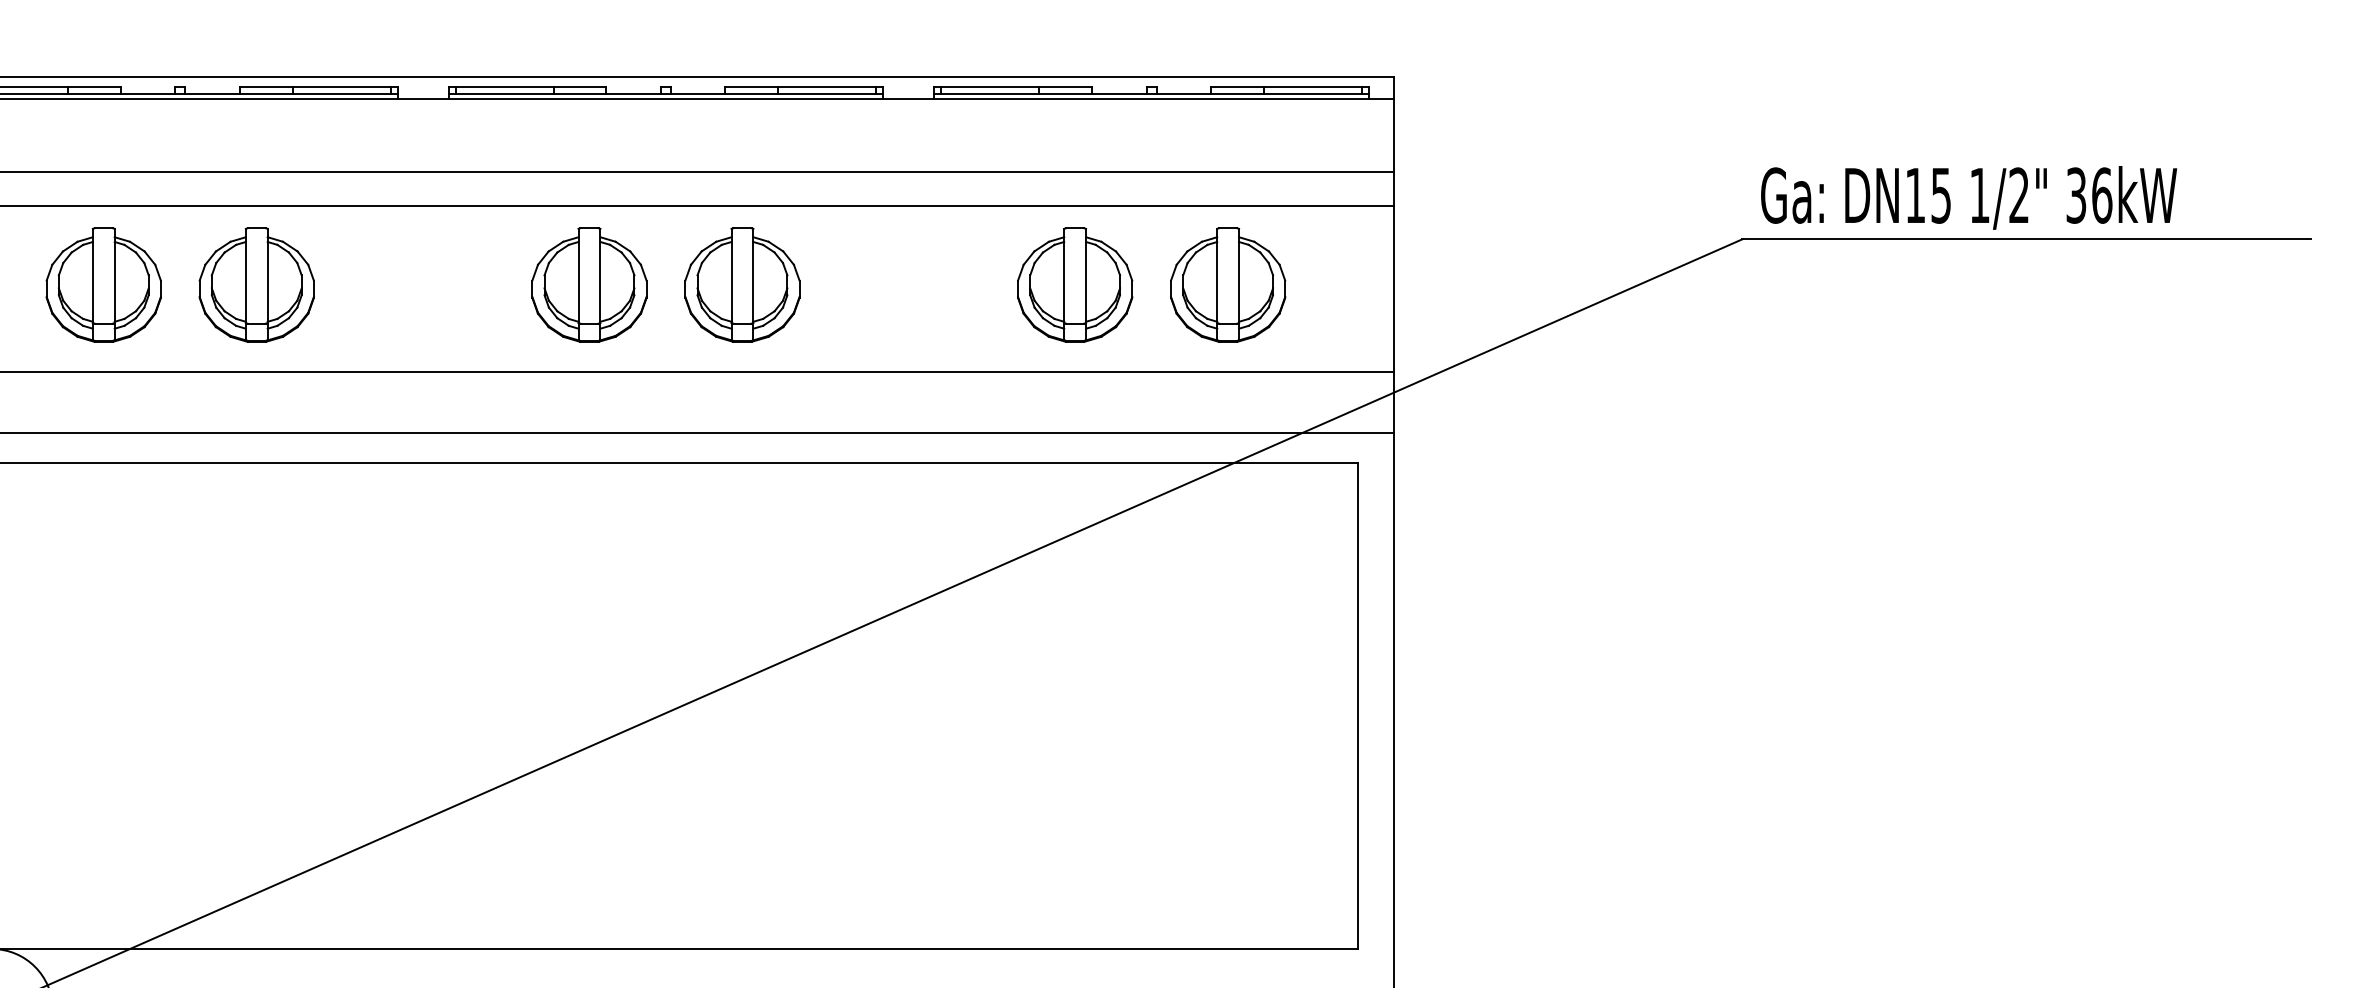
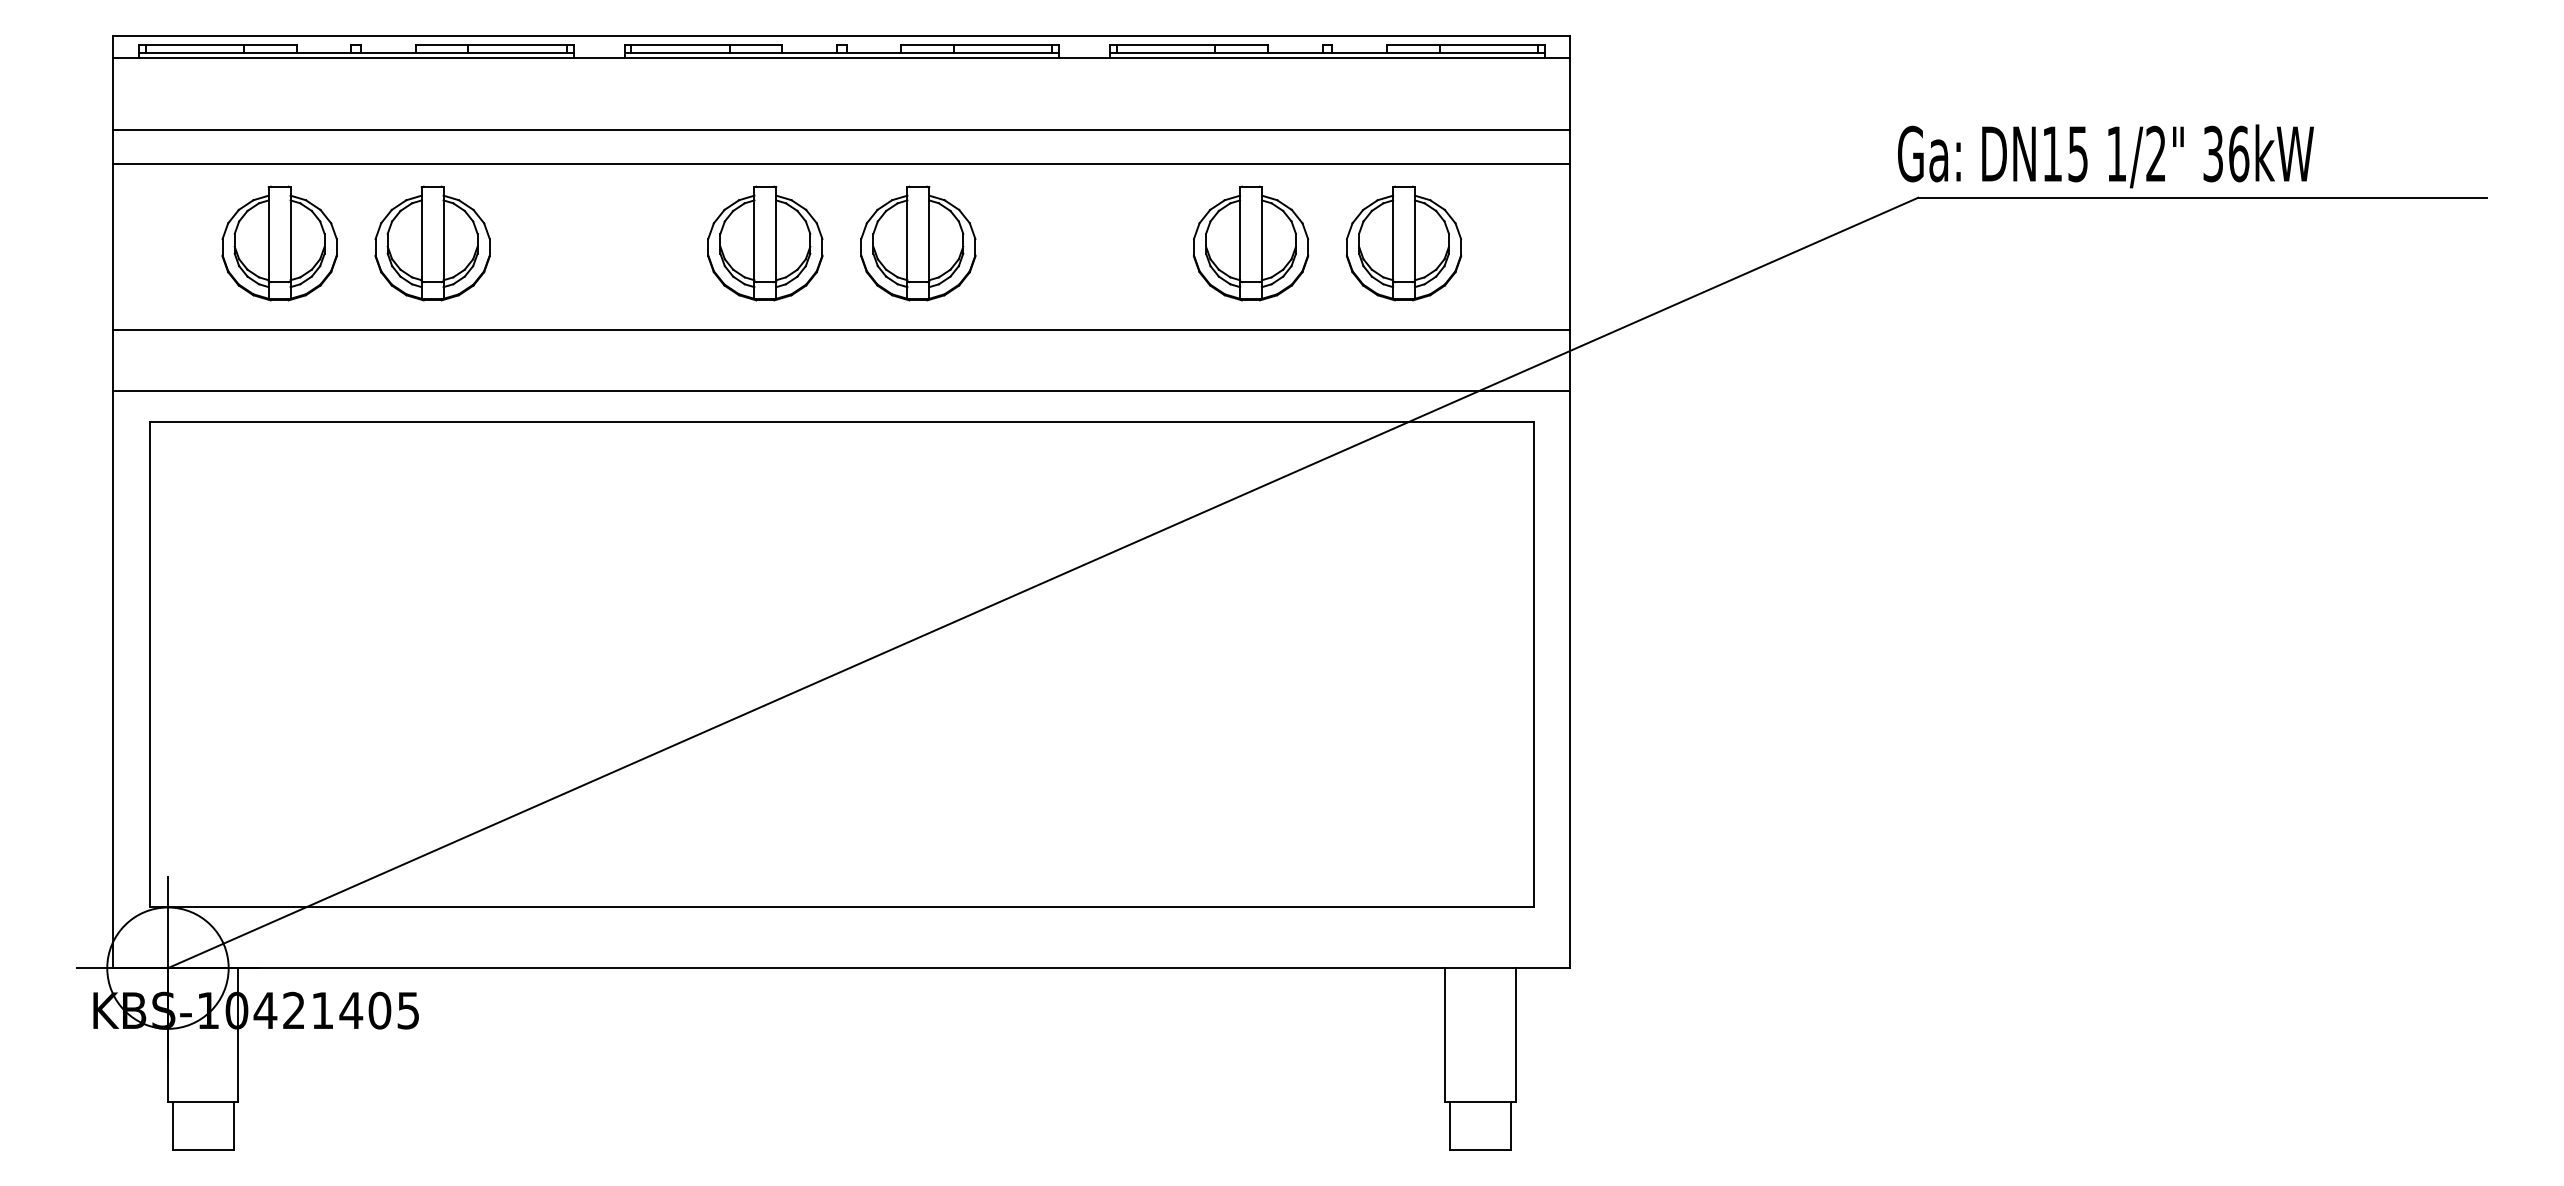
text: (1968, 198) -> (2105, 156), moved

